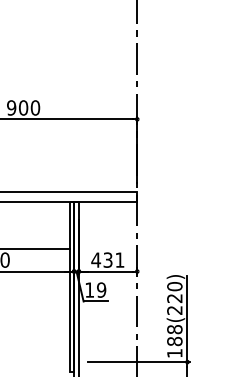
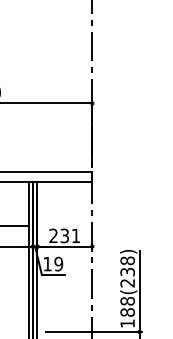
text: (96, 259) -> (53, 235), 431 -> 231
text: (174, 292) -> (127, 266), 188(220) -> 188(238)

